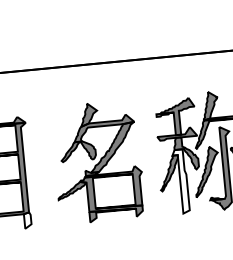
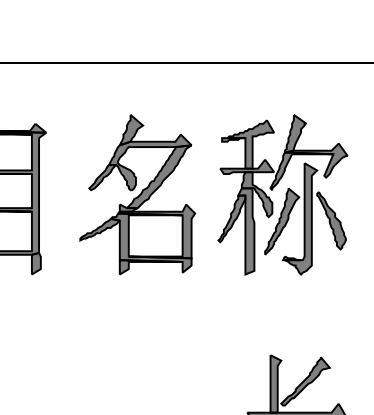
fill: (181, 181) -> (246, 231), added
fill: (27, 220) -> (35, 263), added

